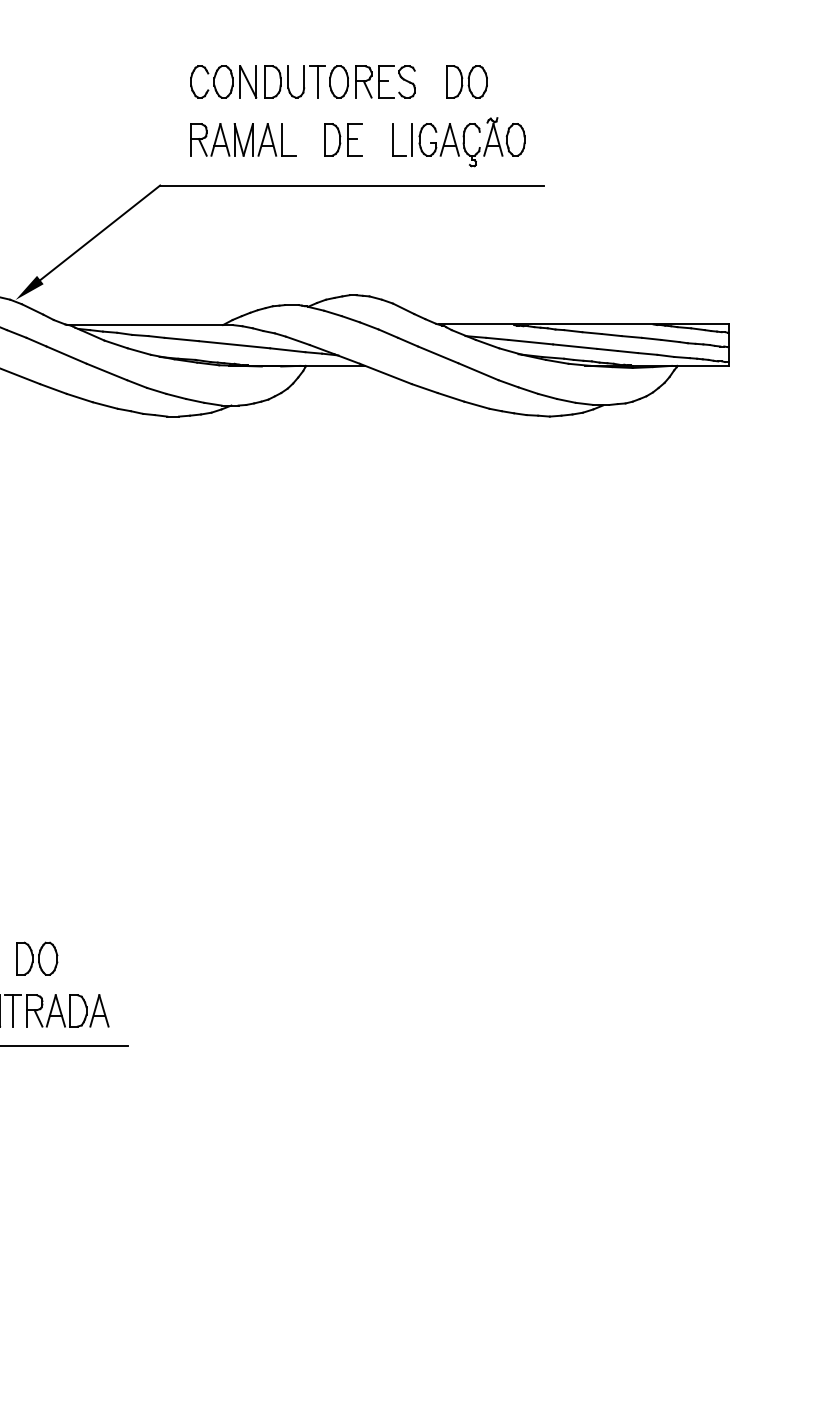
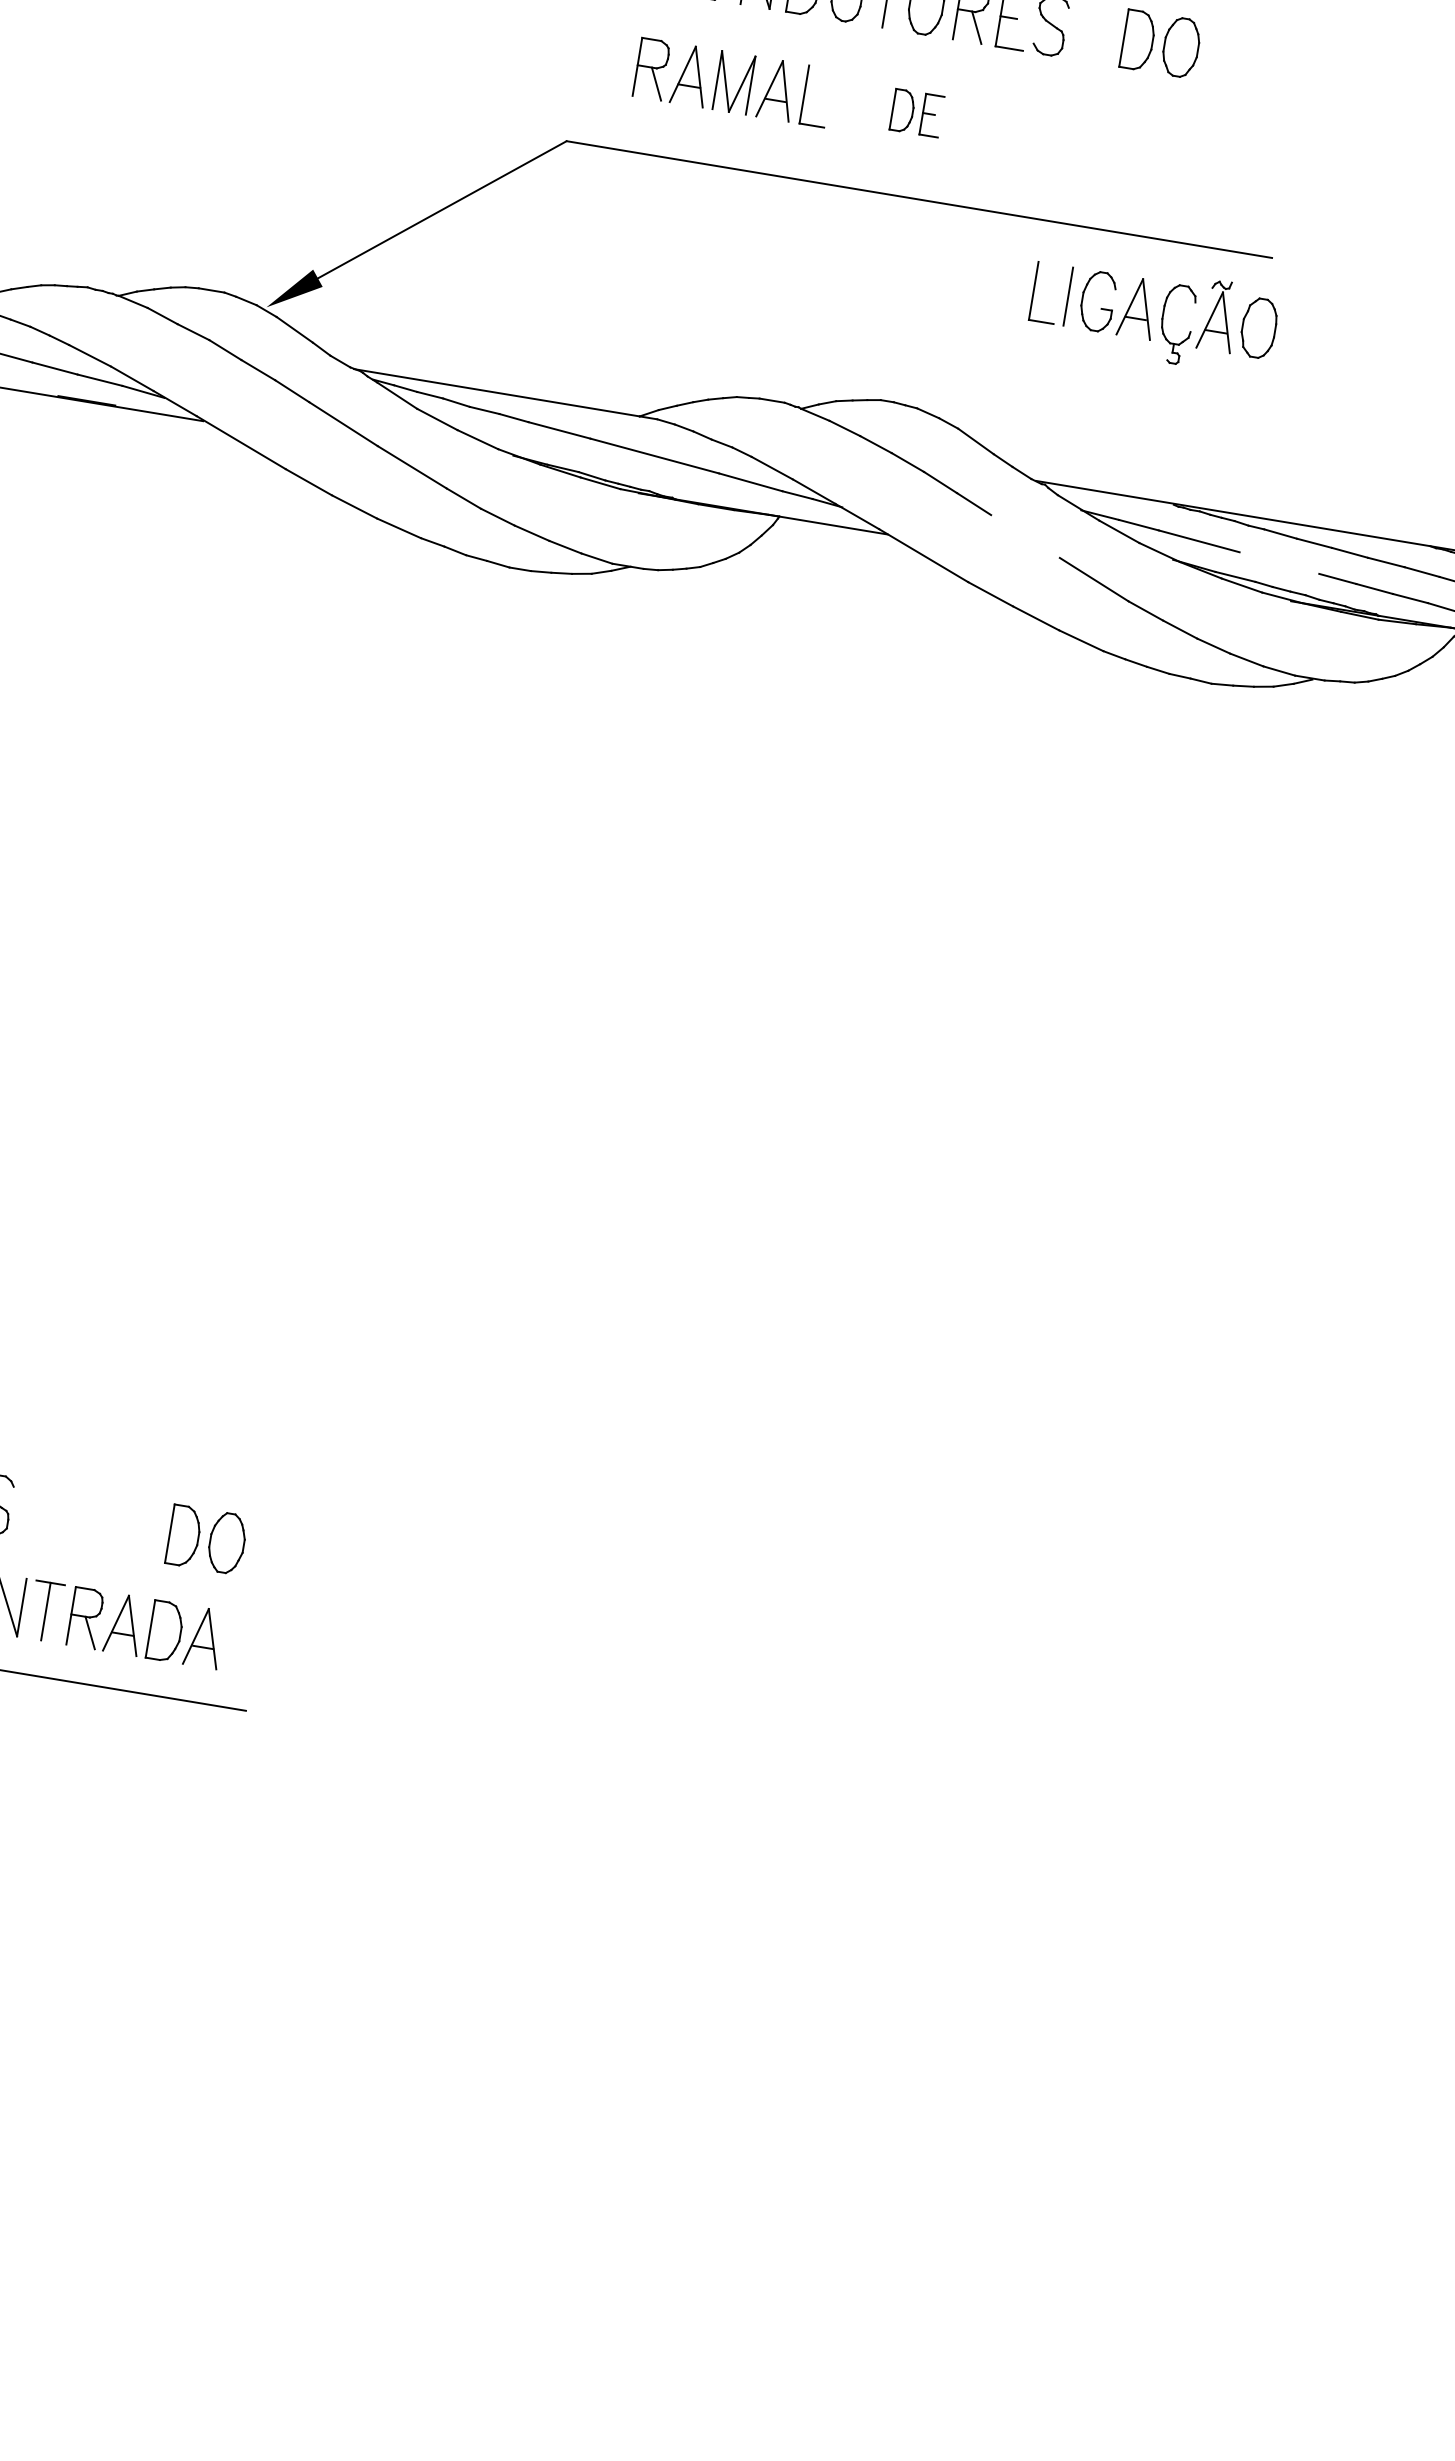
part: (343, 139) -> (917, 112), size x0.7
part: (458, 142) -> (1153, 315), moved
line: (575, 346) -> (1280, 562), removed
line: (438, 354) -> (1026, 535), removed
part: (37, 958) -> (207, 1539), moved

